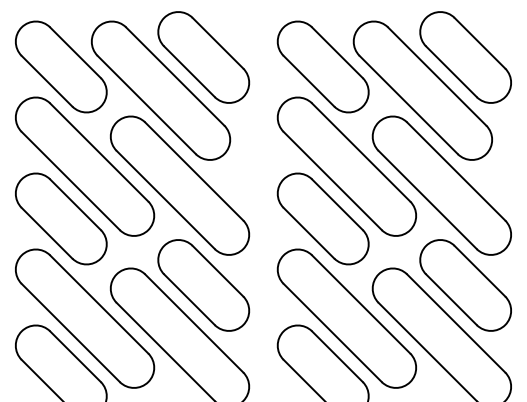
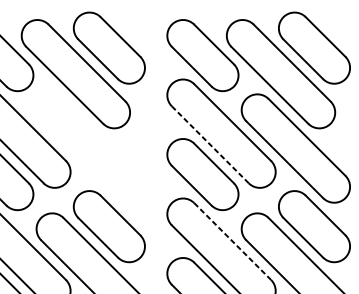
line: (332, 180) -> (210, 144), solid -> dashed
part: (179, 185) -> (90, 148), removed
line: (361, 304) -> (232, 241), solid -> dashed

